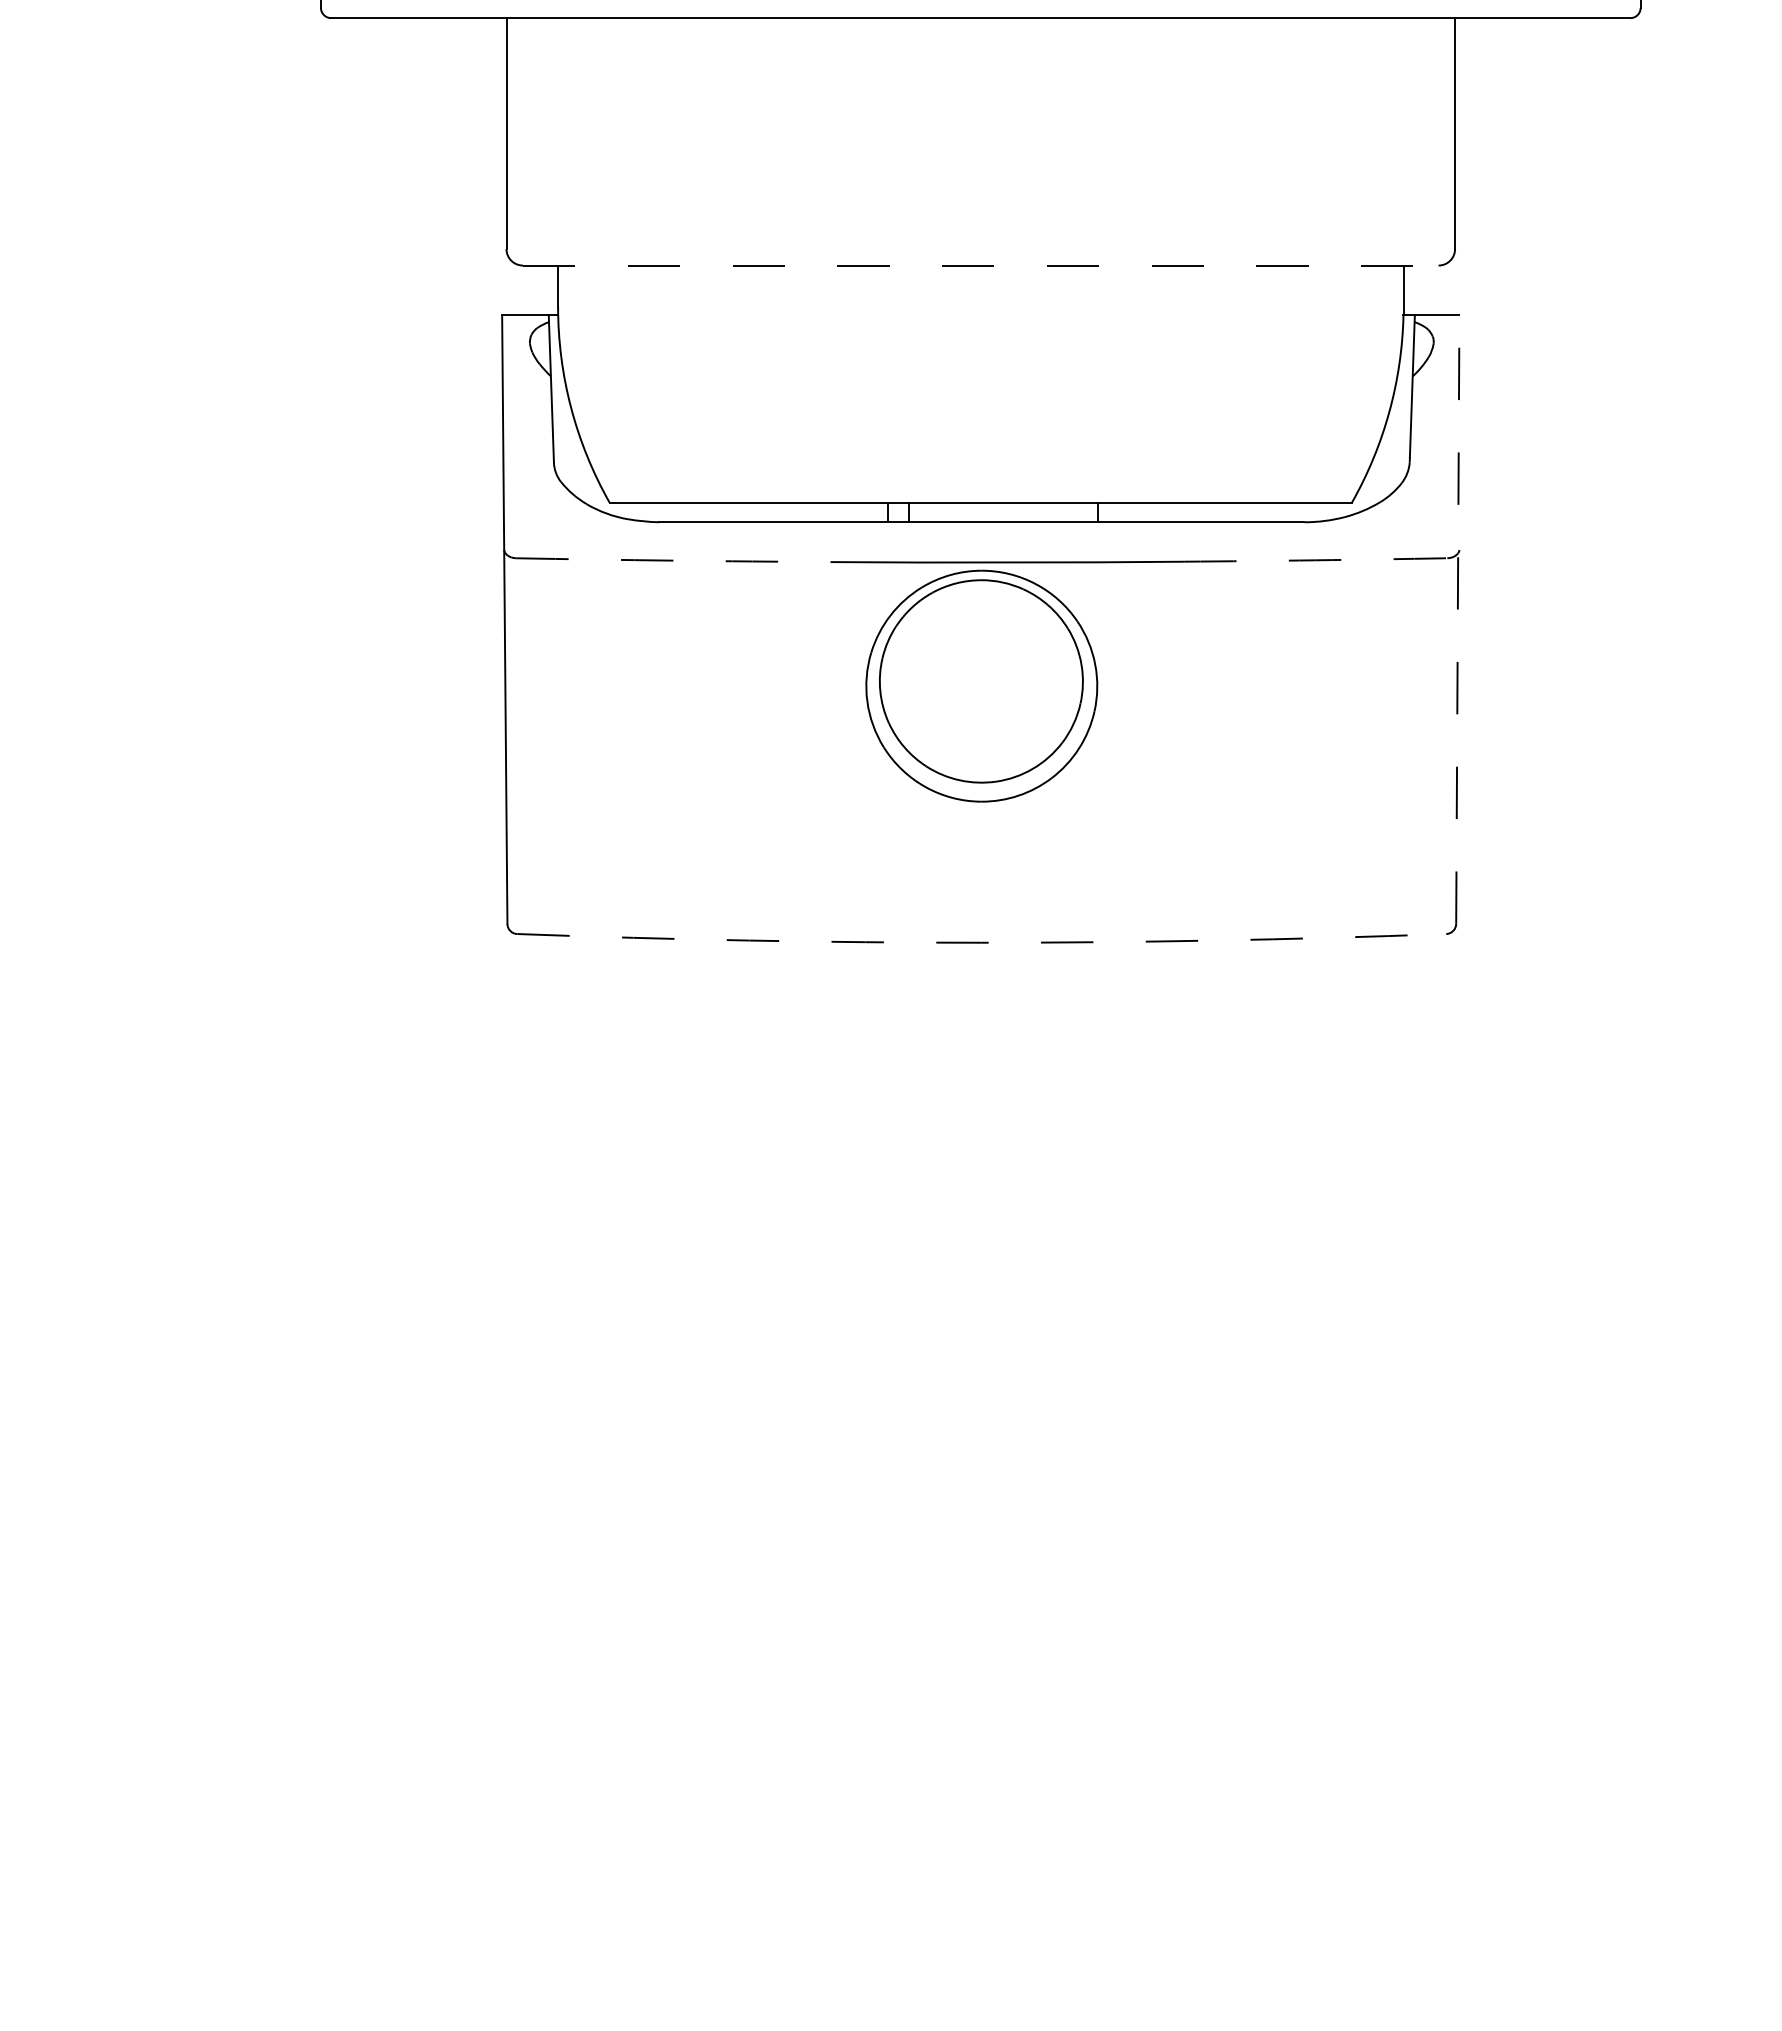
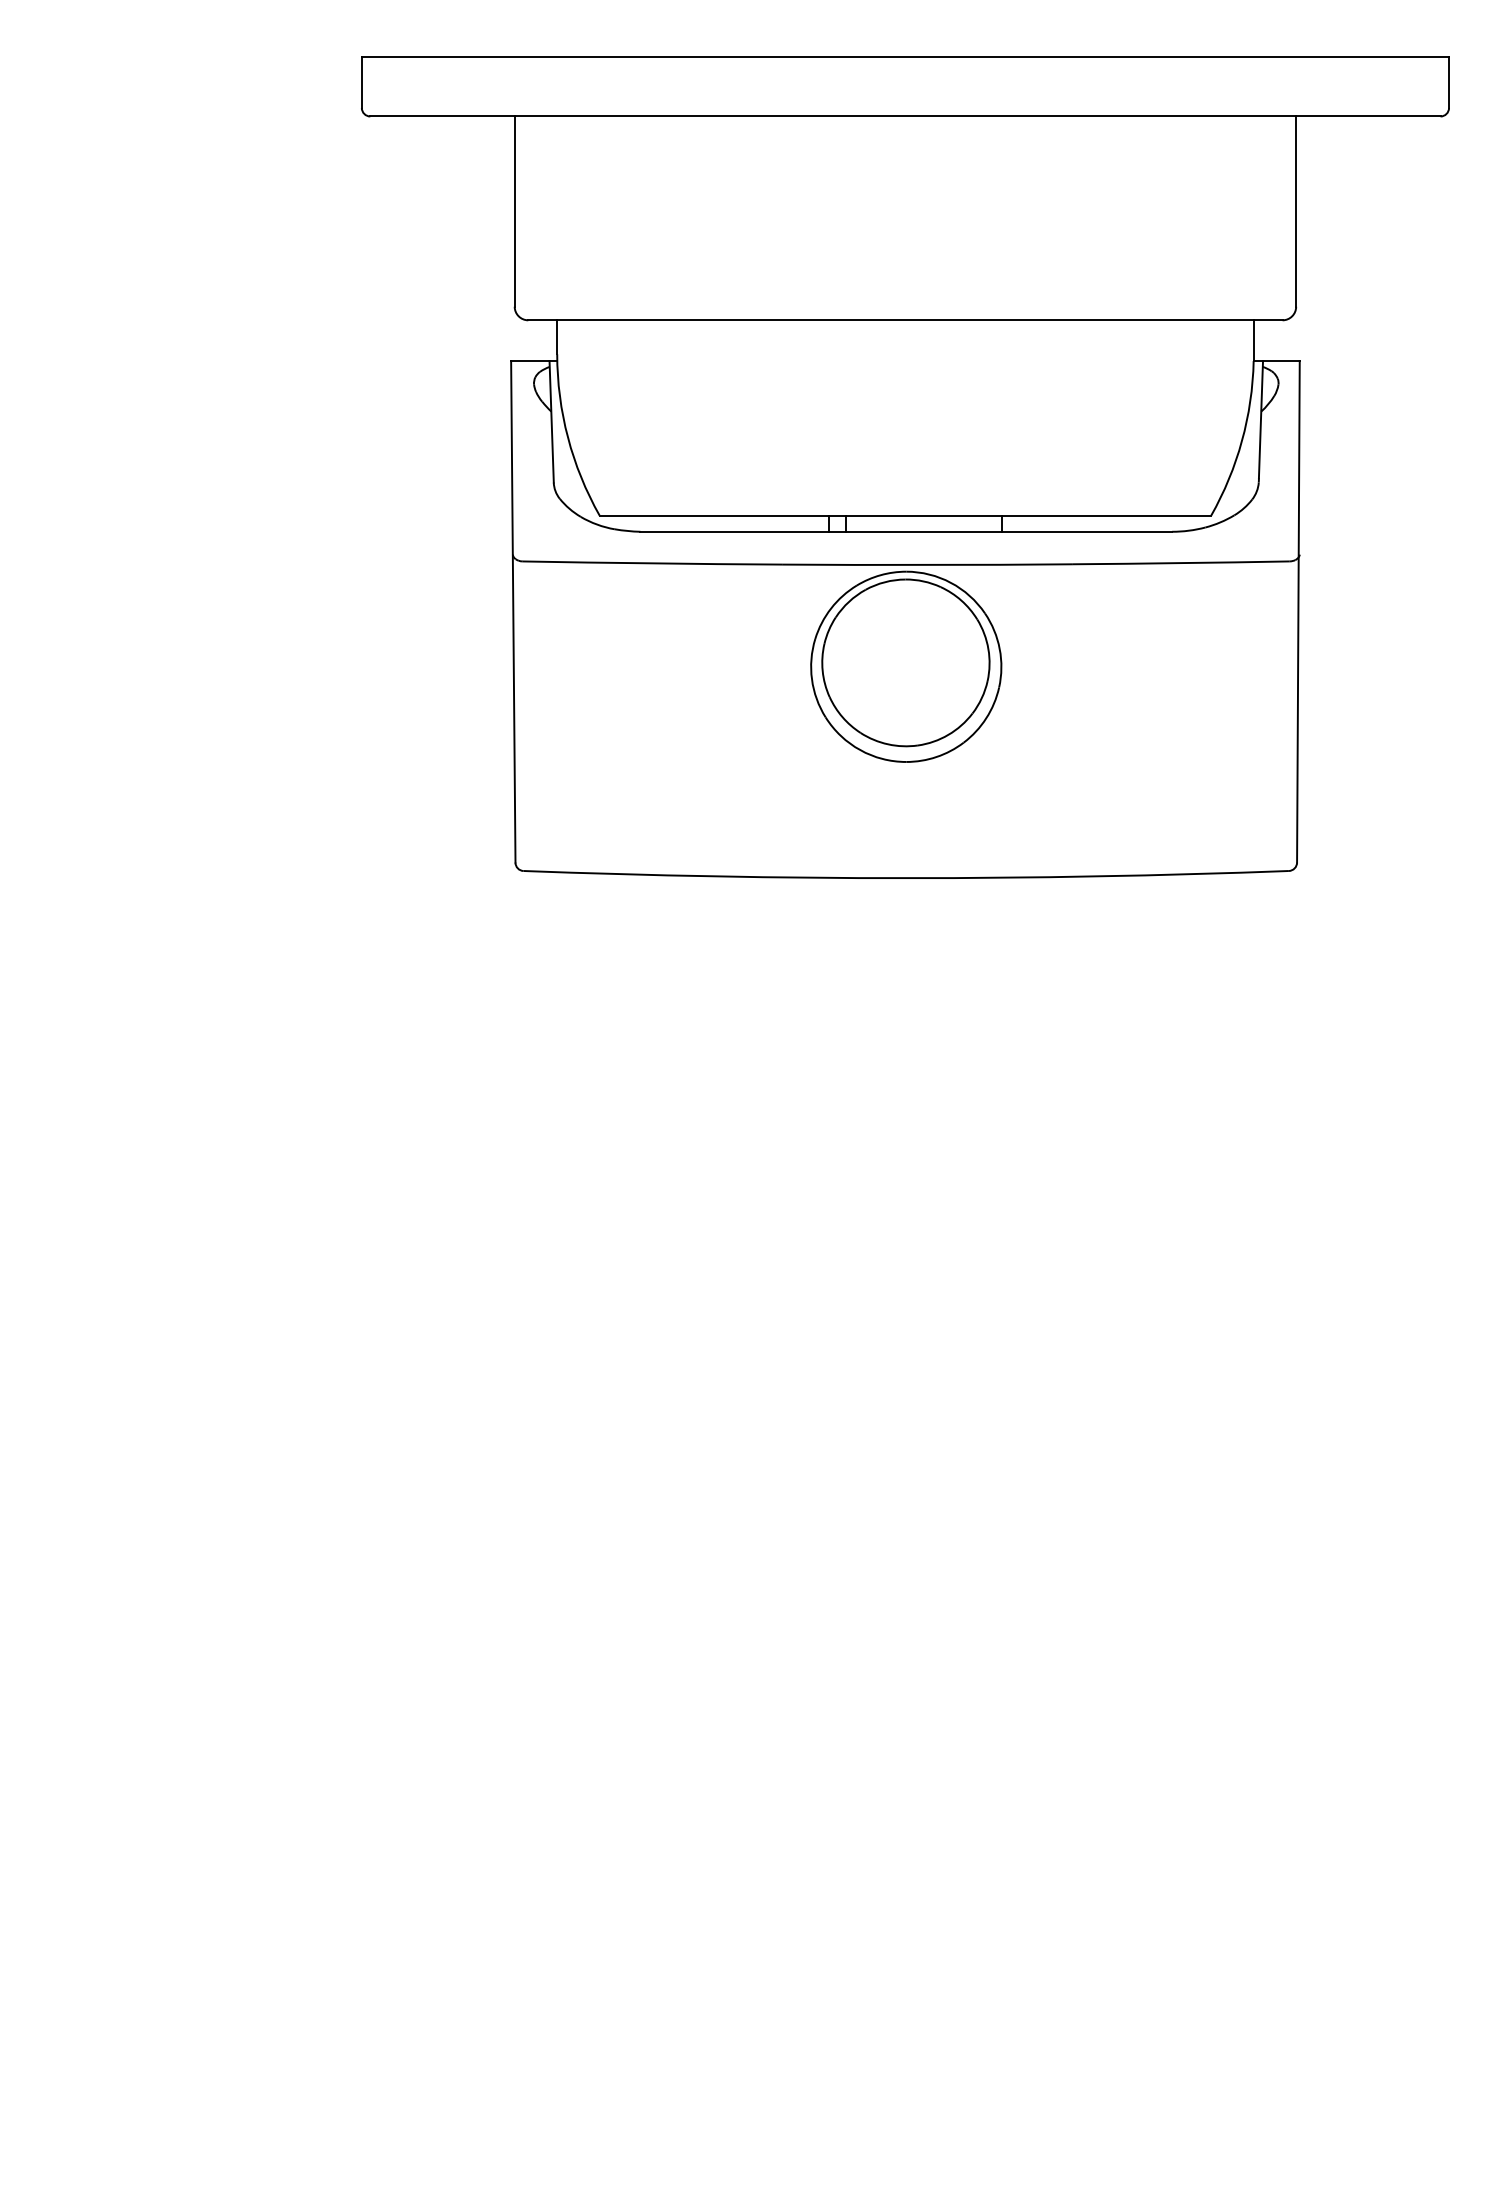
line: (980, 265) -> (905, 320), dashed -> solid
arc: (673, 560) -> (652, 563), dashed -> solid
arc: (1315, 560) -> (1181, 563), dashed -> solid
line: (1457, 619) -> (1298, 611), dashed -> solid
arc: (982, 943) -> (906, 878), dashed -> solid

